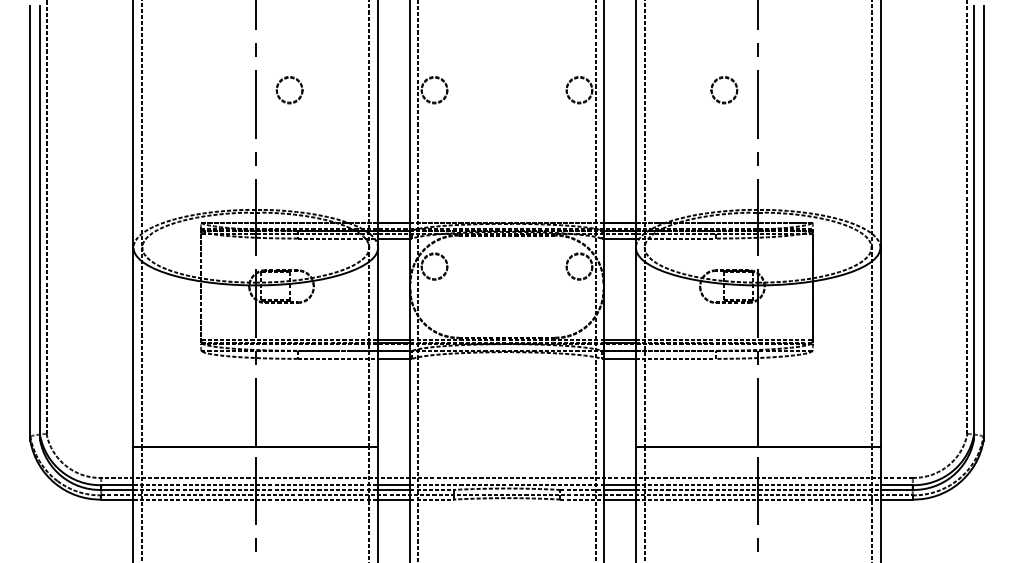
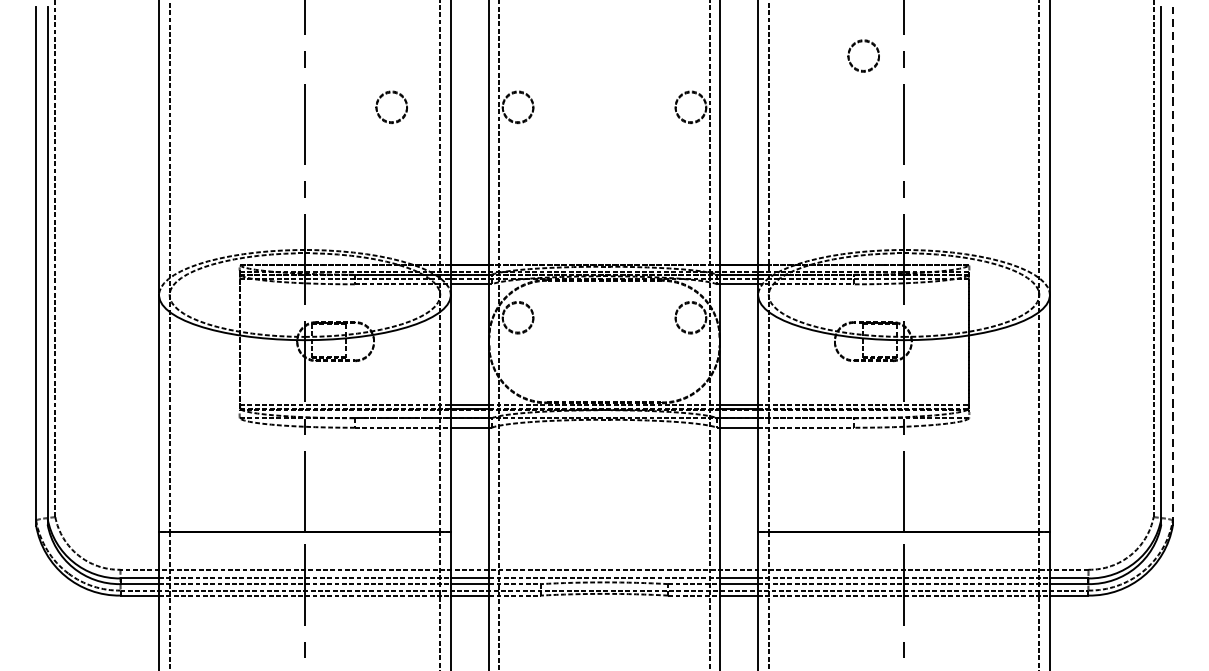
part: (289, 101) -> (391, 120), moved
part: (724, 101) -> (863, 69), moved
line: (983, 222) -> (1172, 265), solid -> dashed

